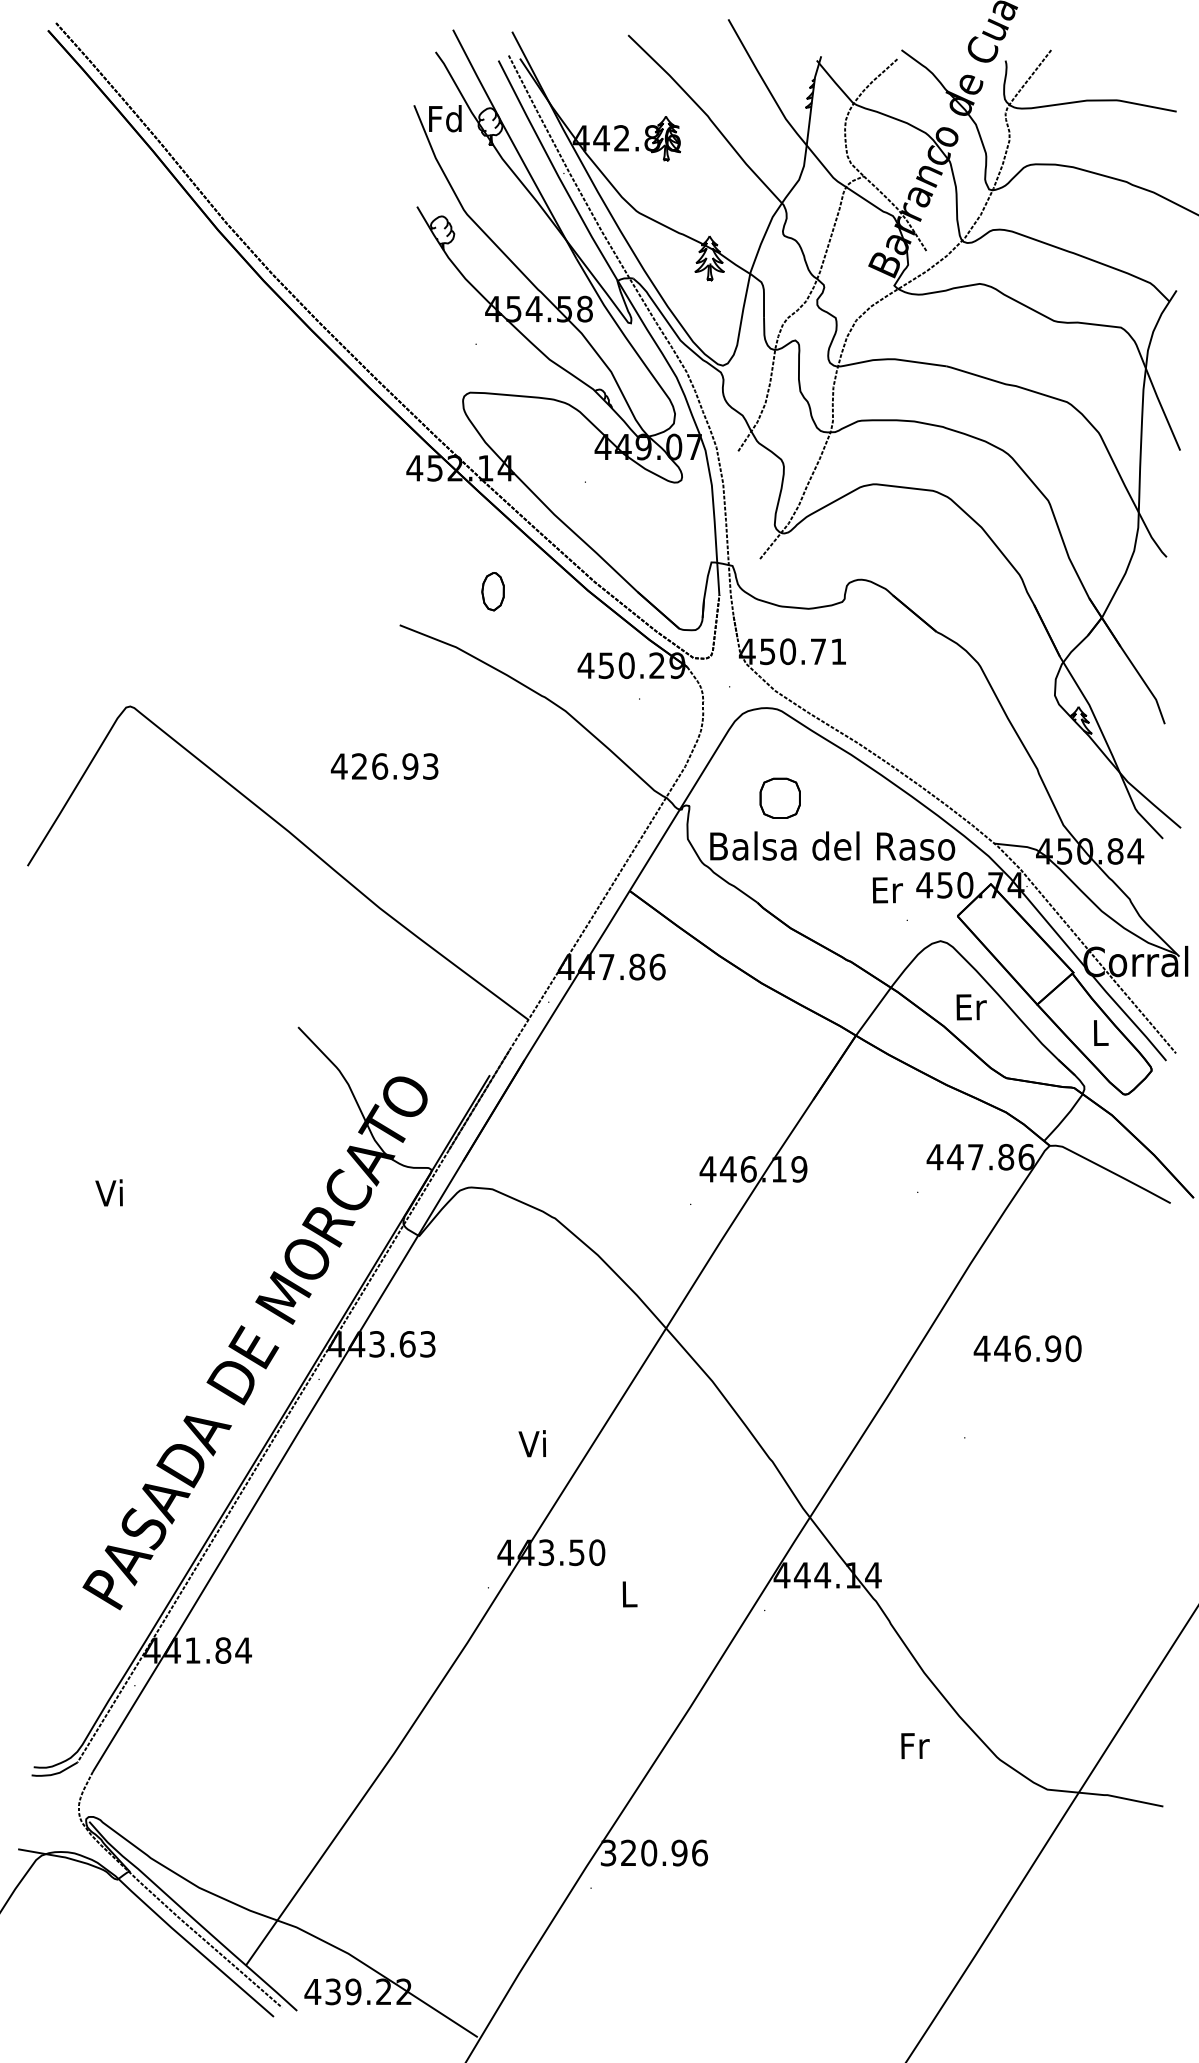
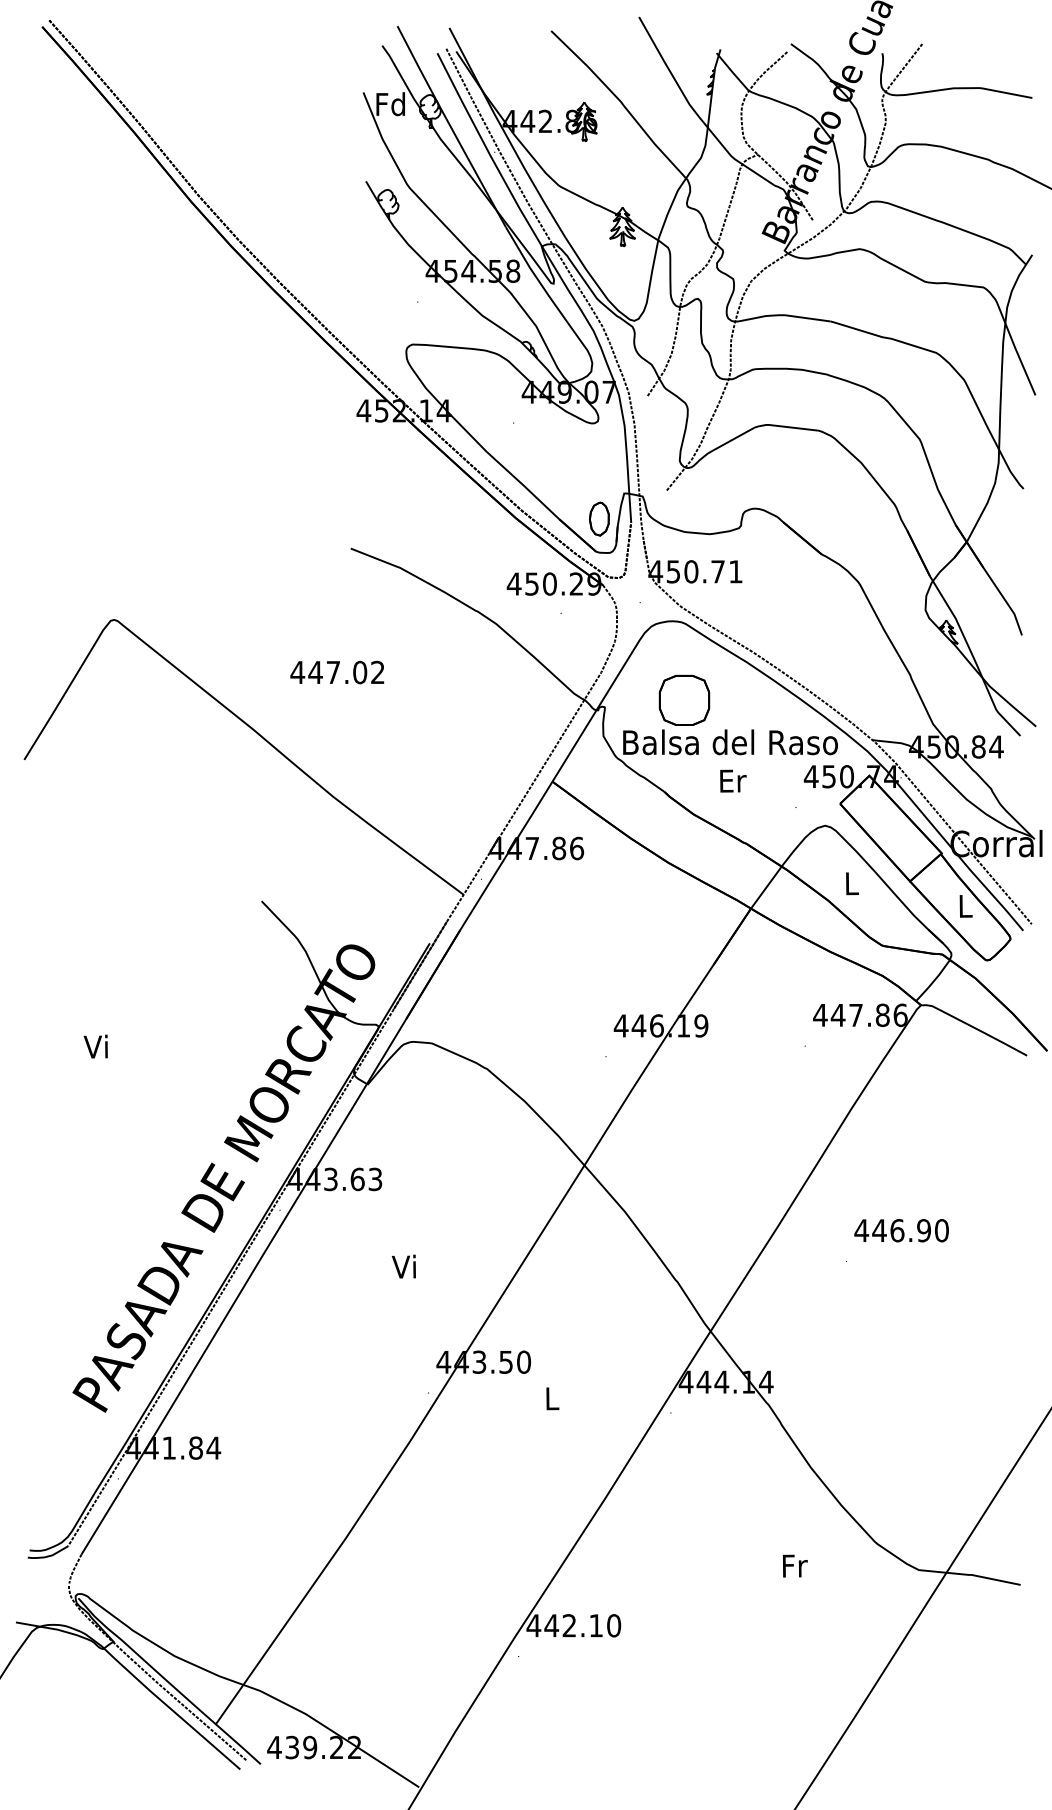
part: (492, 591) -> (598, 518), moved
text: (394, 766) -> (346, 672), 426.93 -> 447.02
part: (780, 798) -> (684, 700), size x1.43
text: (887, 890) -> (733, 781), moved
text: (971, 1007) -> (852, 883), Er -> L
text: (1027, 1348) -> (901, 1230), moved
text: (531, 1443) -> (403, 1266), moved
text: (915, 1746) -> (795, 1566), moved
text: (654, 1852) -> (574, 1625), 320.96 -> 442.10

